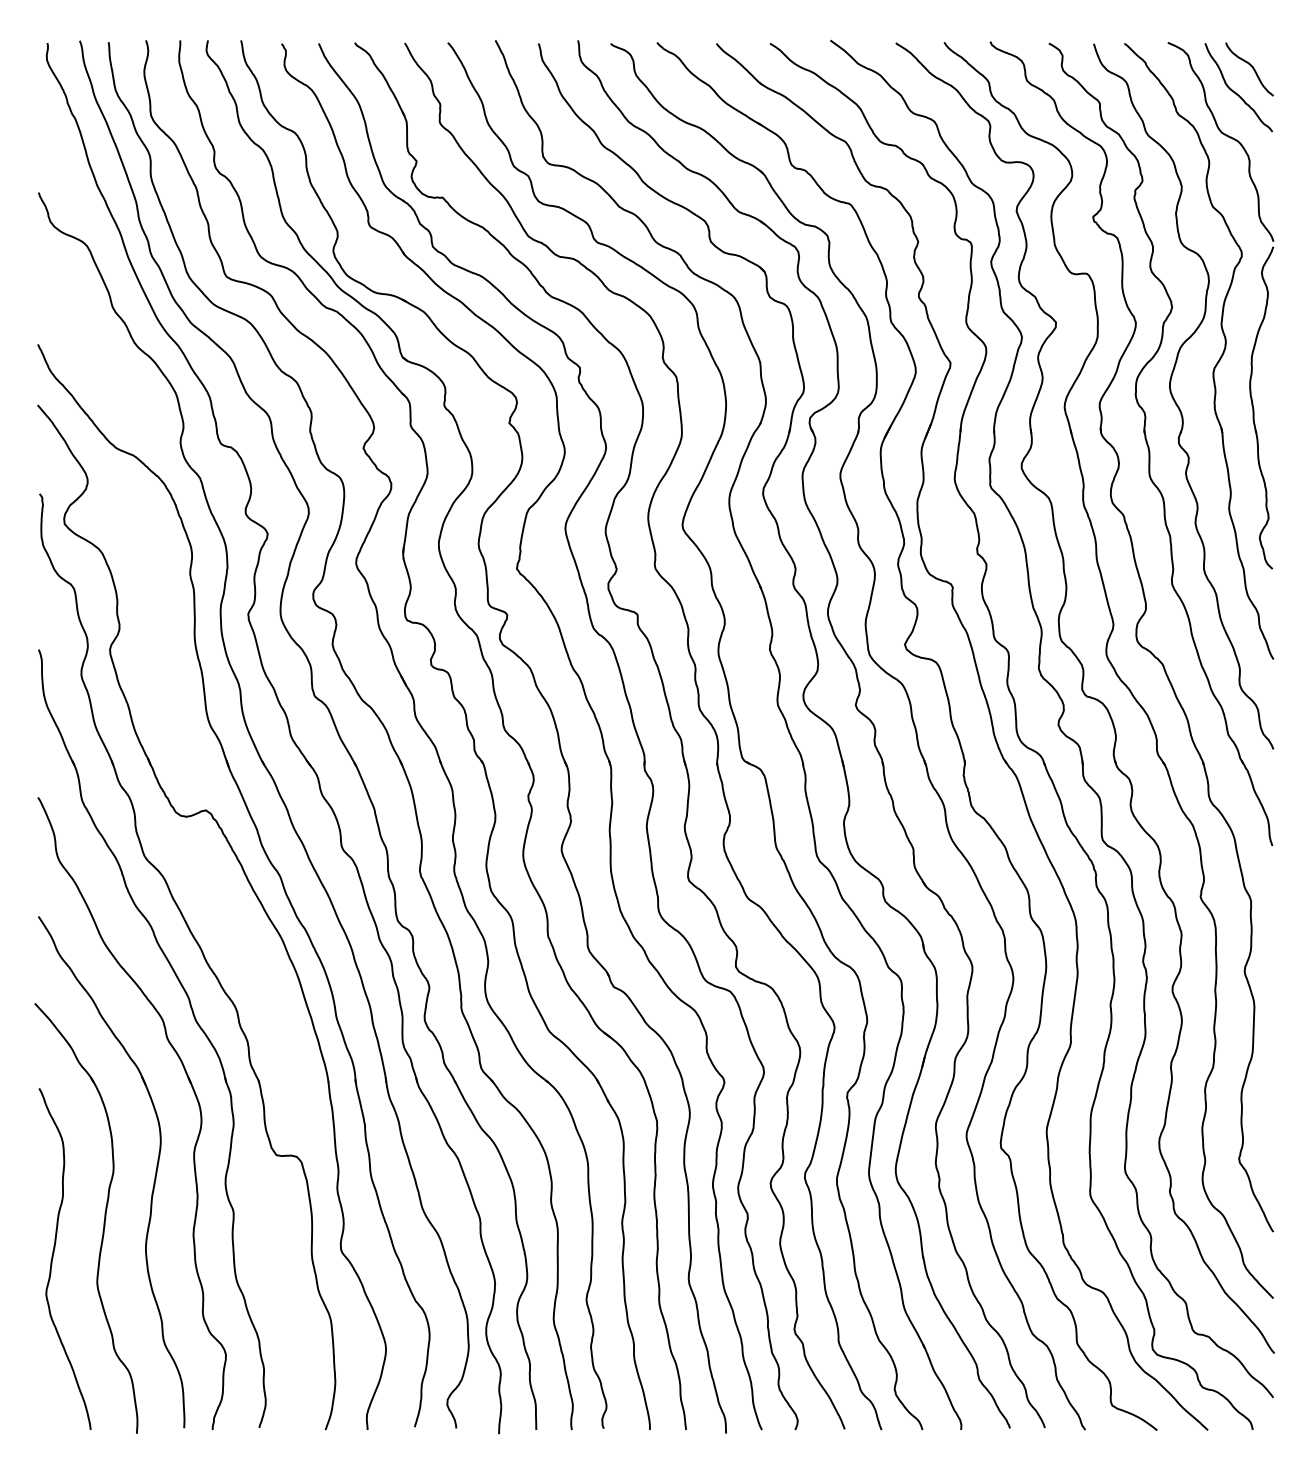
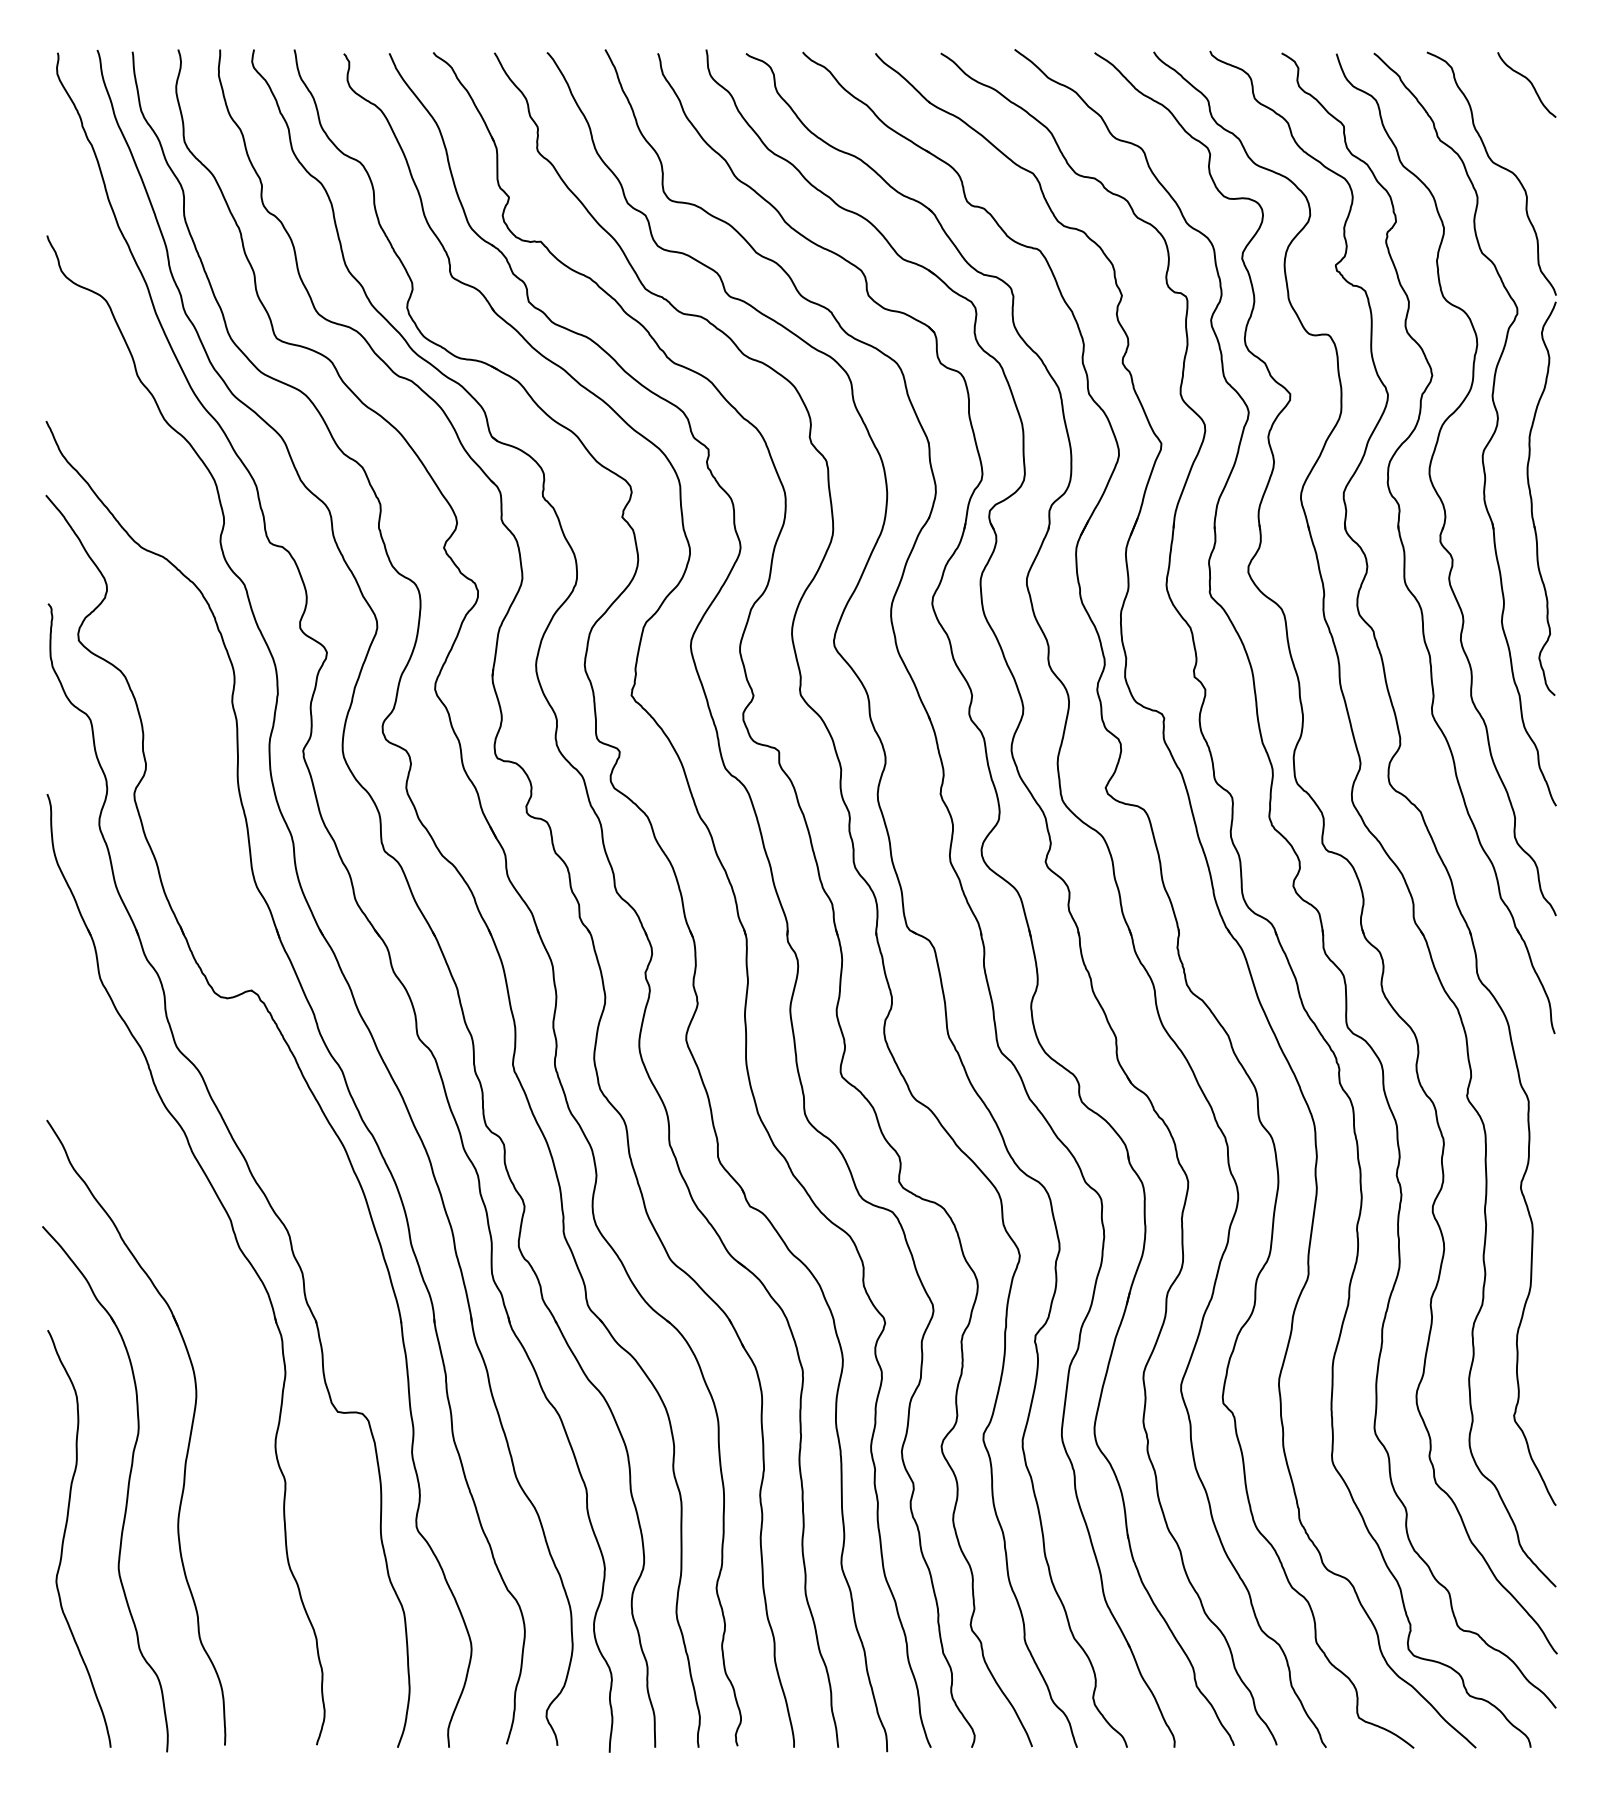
curve: (1234, 91) -> (1508, 111), removed
part: (190, 1084) -> (232, 1325), removed

